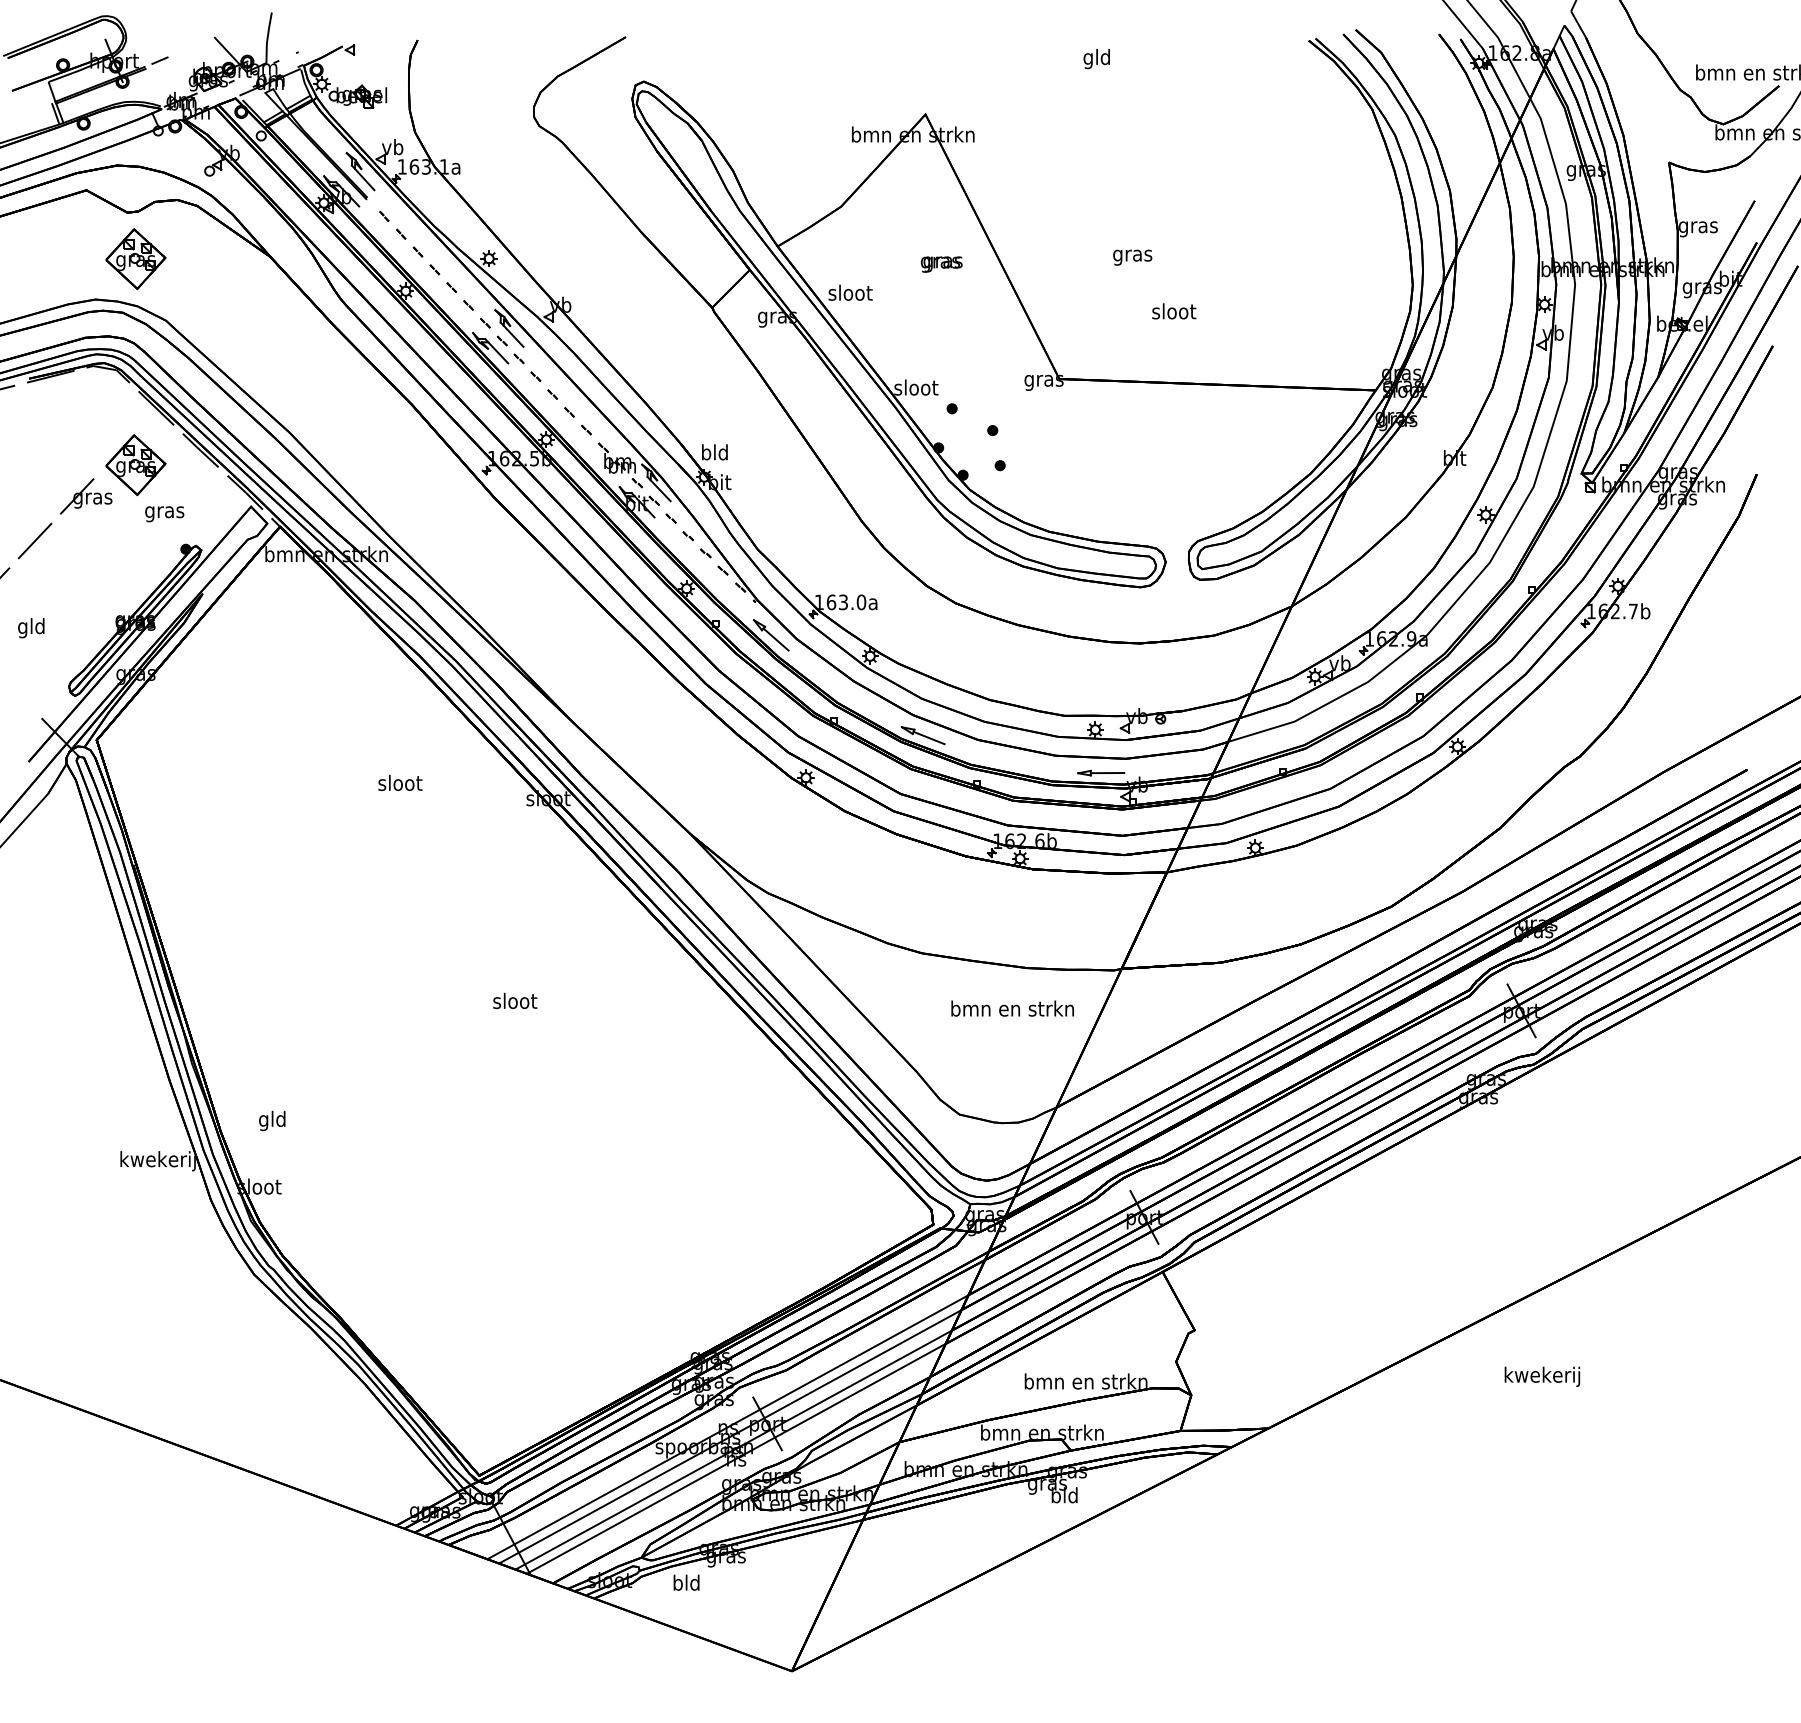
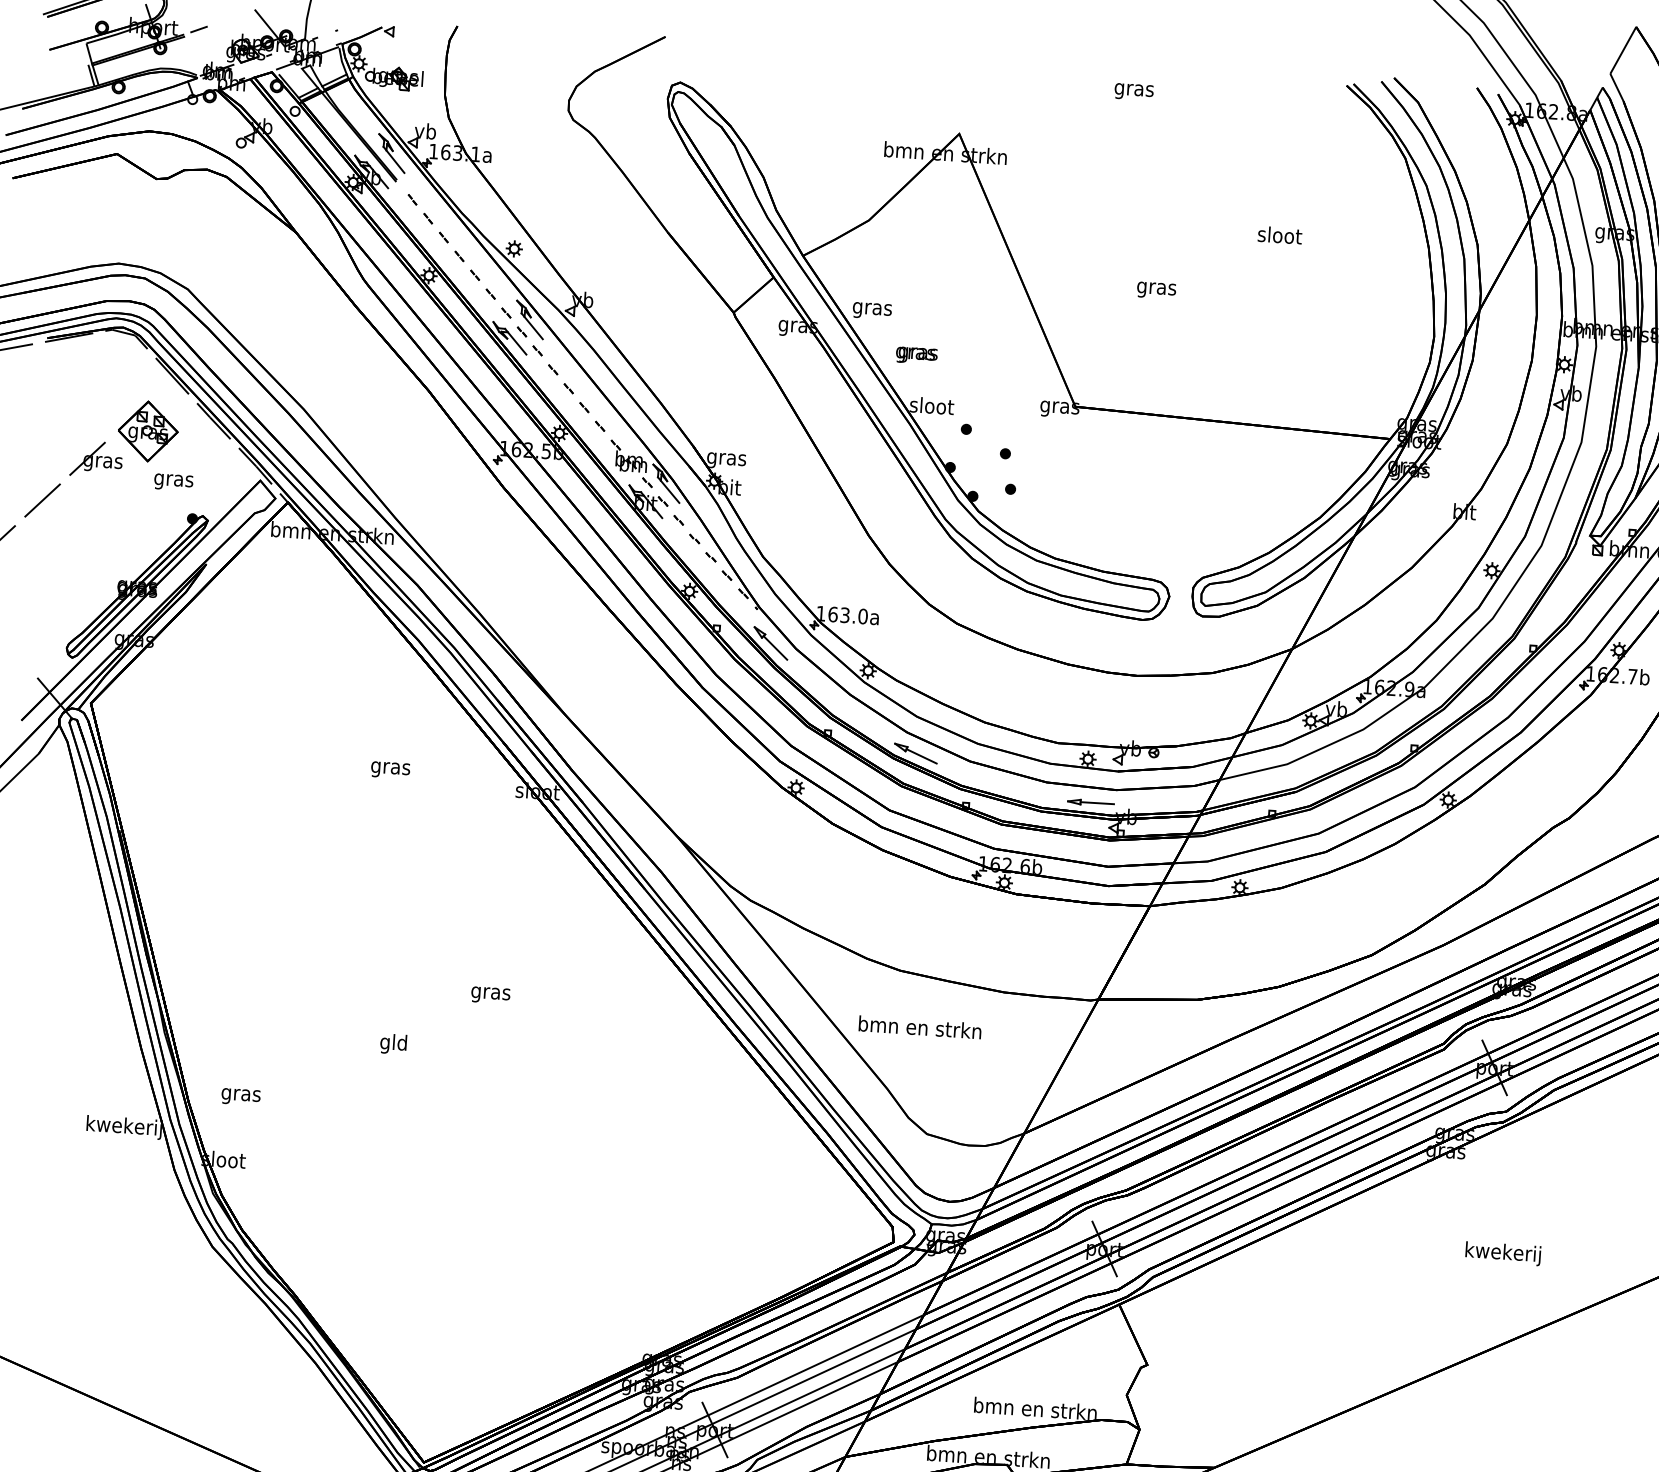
text: (1096, 58) -> (1133, 89), gld -> gras
part: (135, 259) -> (161, 226), removed
text: (941, 264) -> (916, 355), moved
text: (850, 294) -> (872, 308), sloot -> gras
text: (1174, 311) -> (1280, 235), moved
text: (714, 454) -> (726, 459), bld -> gras
text: (31, 628) -> (393, 1044), moved
text: (400, 784) -> (391, 767), sloot -> gras
text: (515, 1002) -> (491, 992), sloot -> gras
text: (1012, 1008) -> (920, 1027), moved
text: (272, 1120) -> (241, 1094), gld -> gras
text: (1542, 1376) -> (1503, 1253), moved

